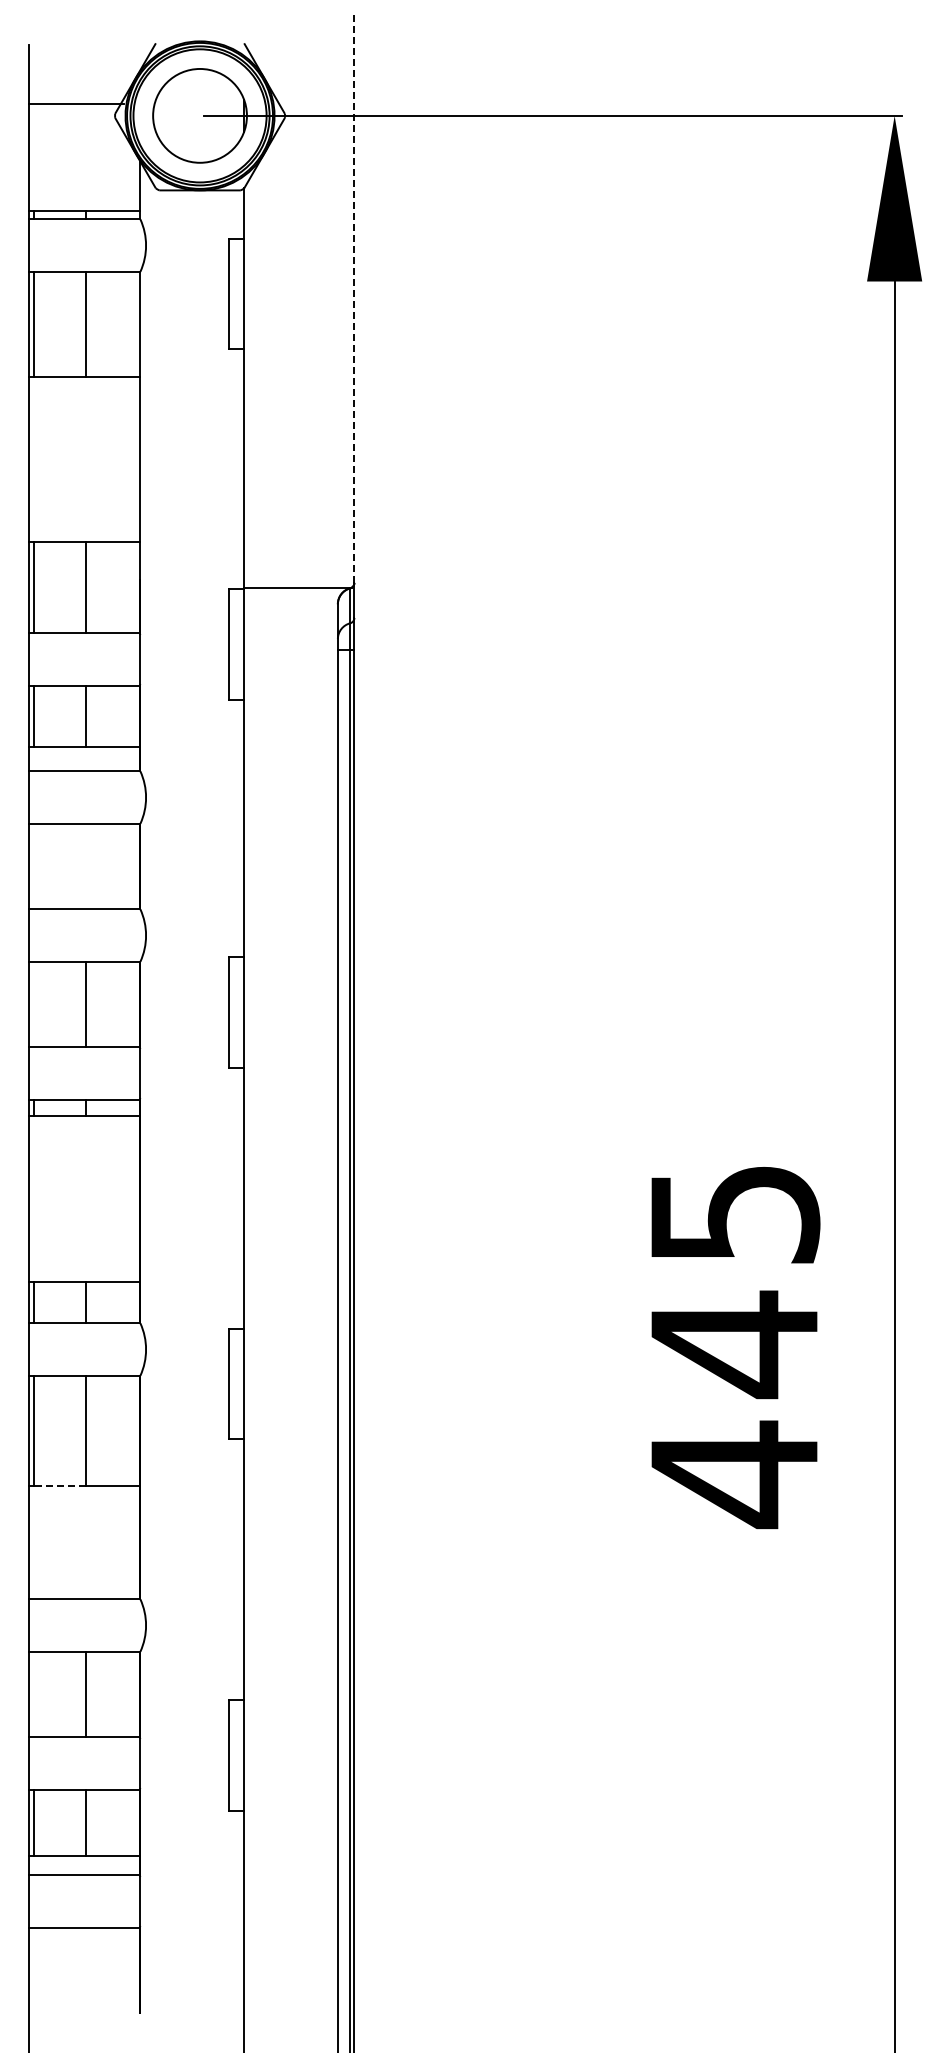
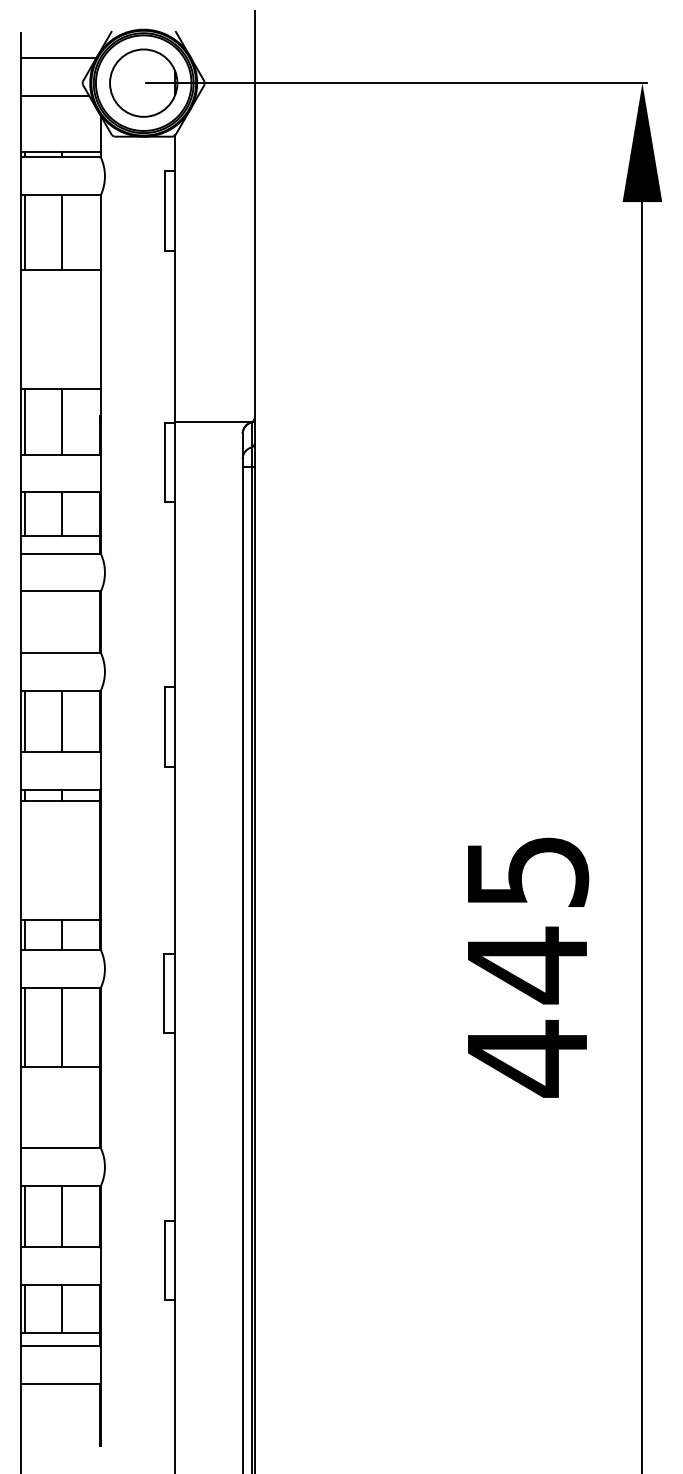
line: (80, 81) -> (57, 58), added
line: (76, 103) -> (55, 95), moved
line: (354, 299) -> (254, 215), dashed -> solid
line: (34, 1004) -> (24, 721), added
line: (59, 1486) -> (42, 1067), dashed -> solid
line: (34, 1694) -> (24, 1216), added

